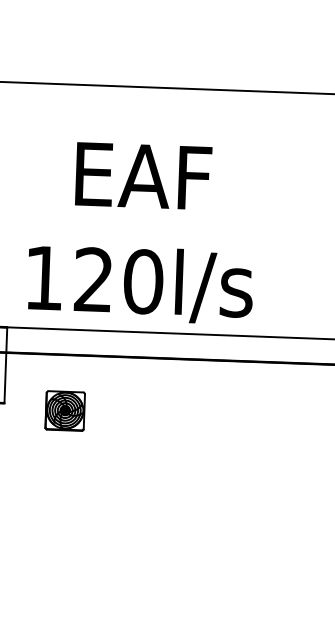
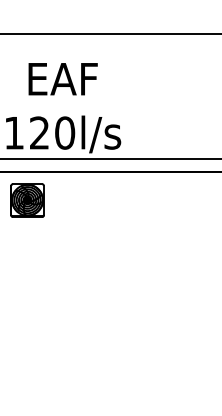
part: (65, 410) -> (27, 200), size x1.67

